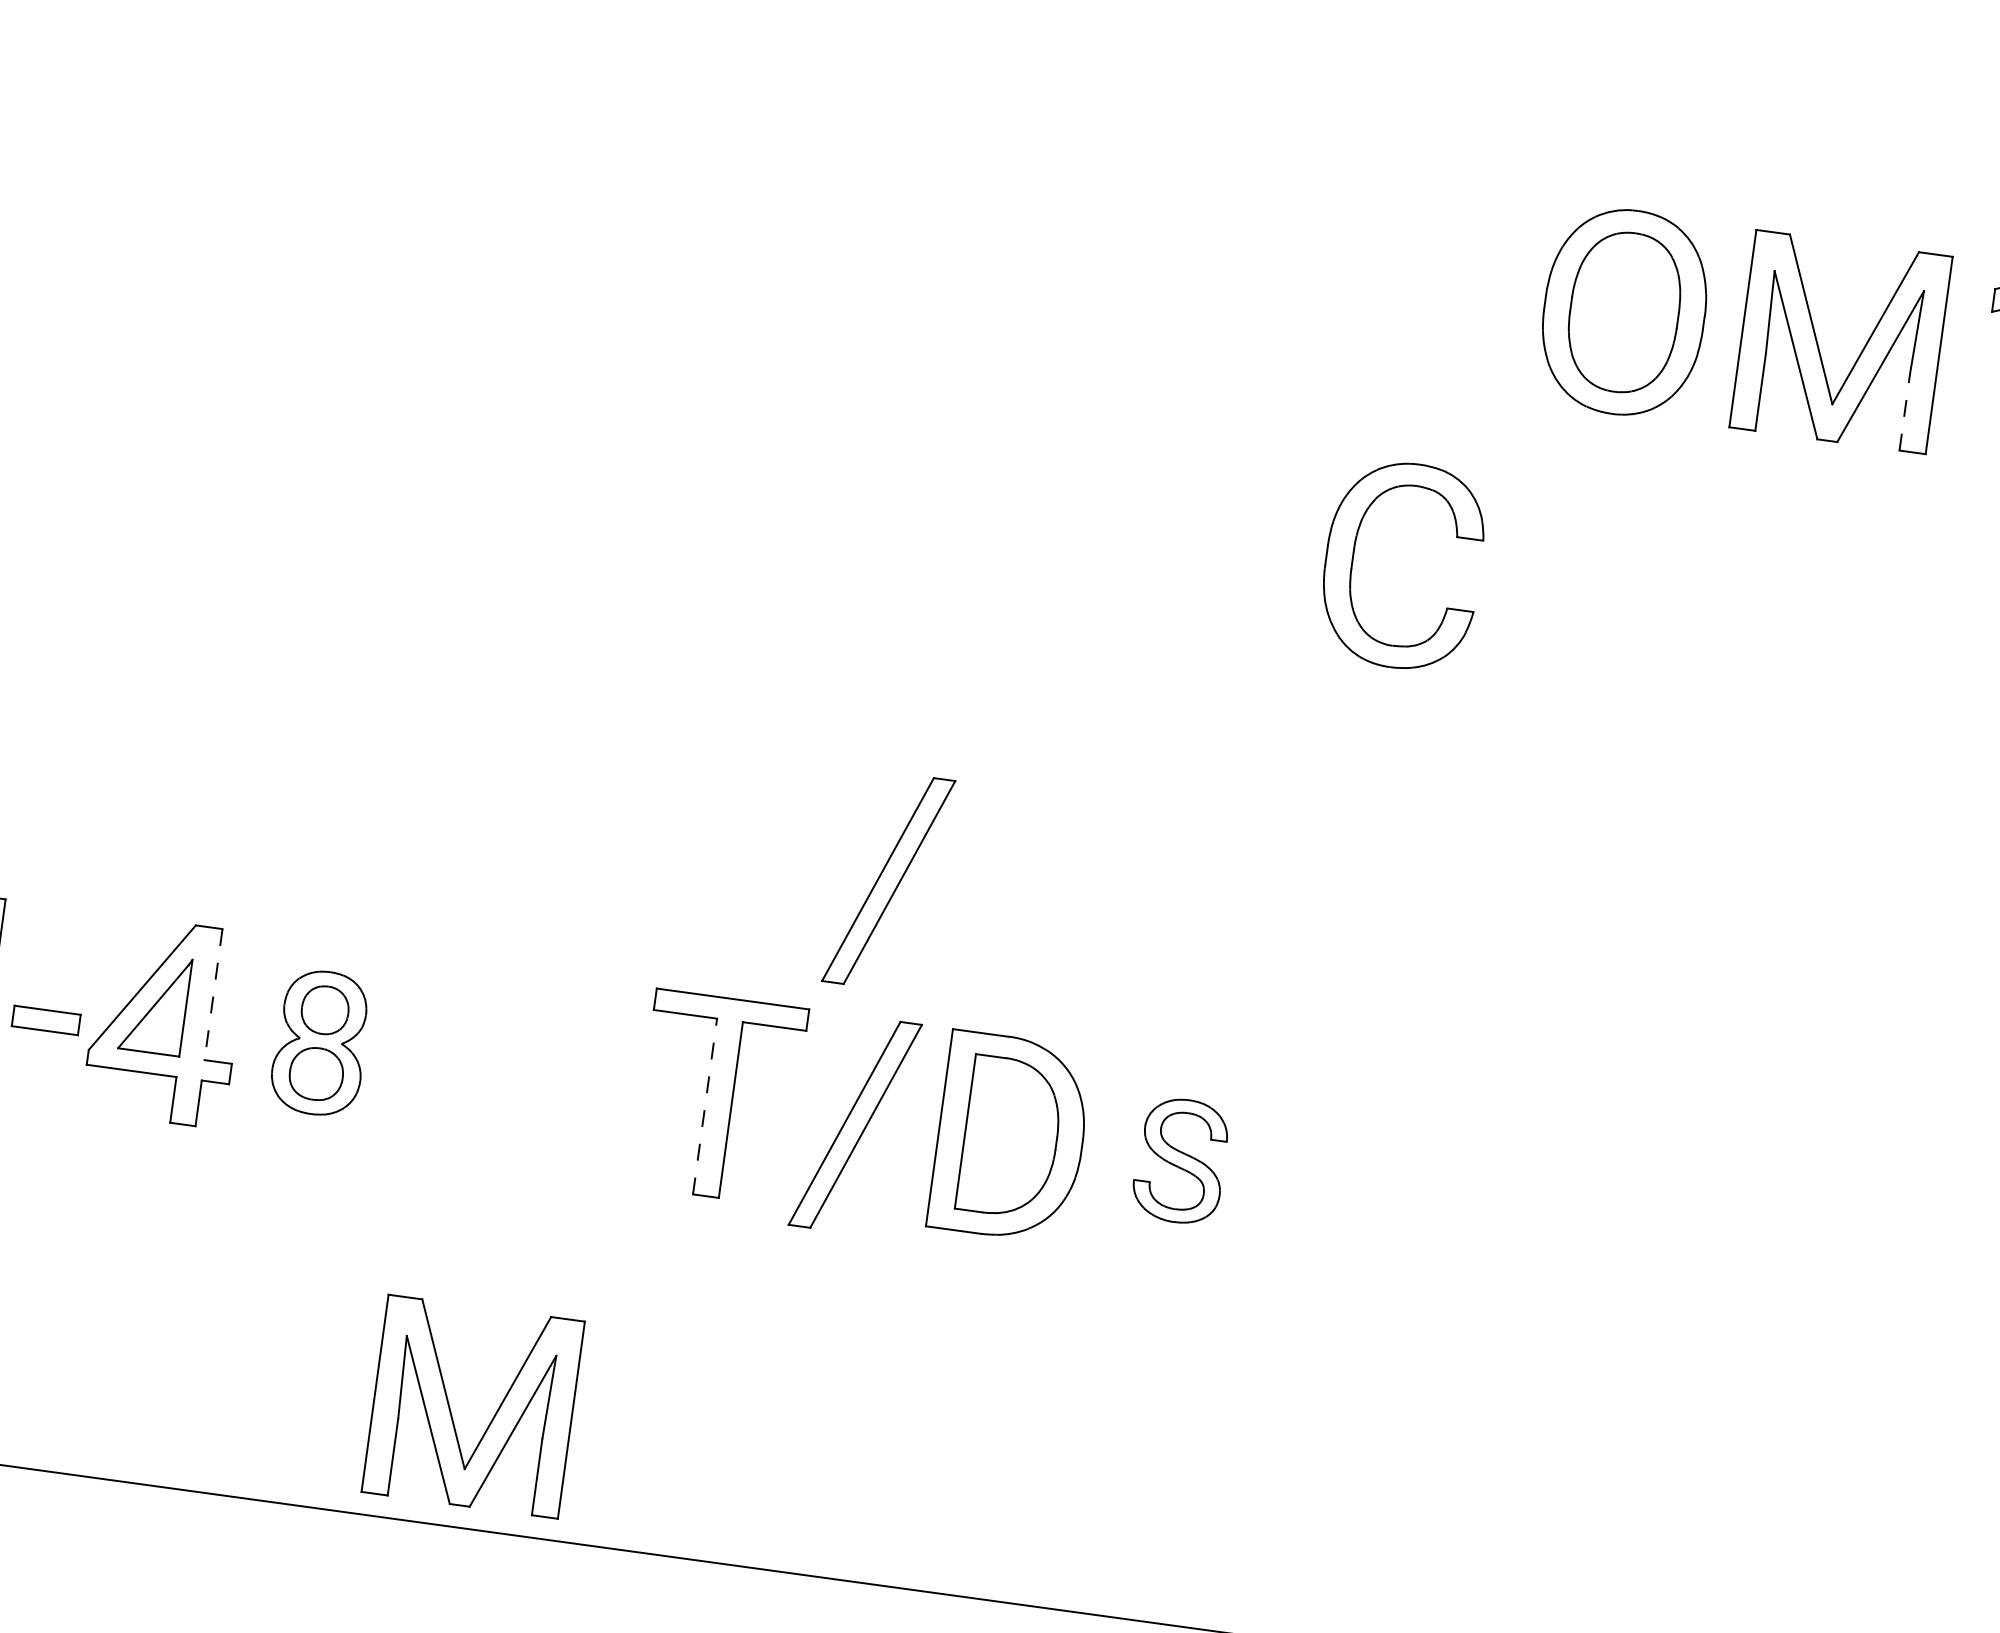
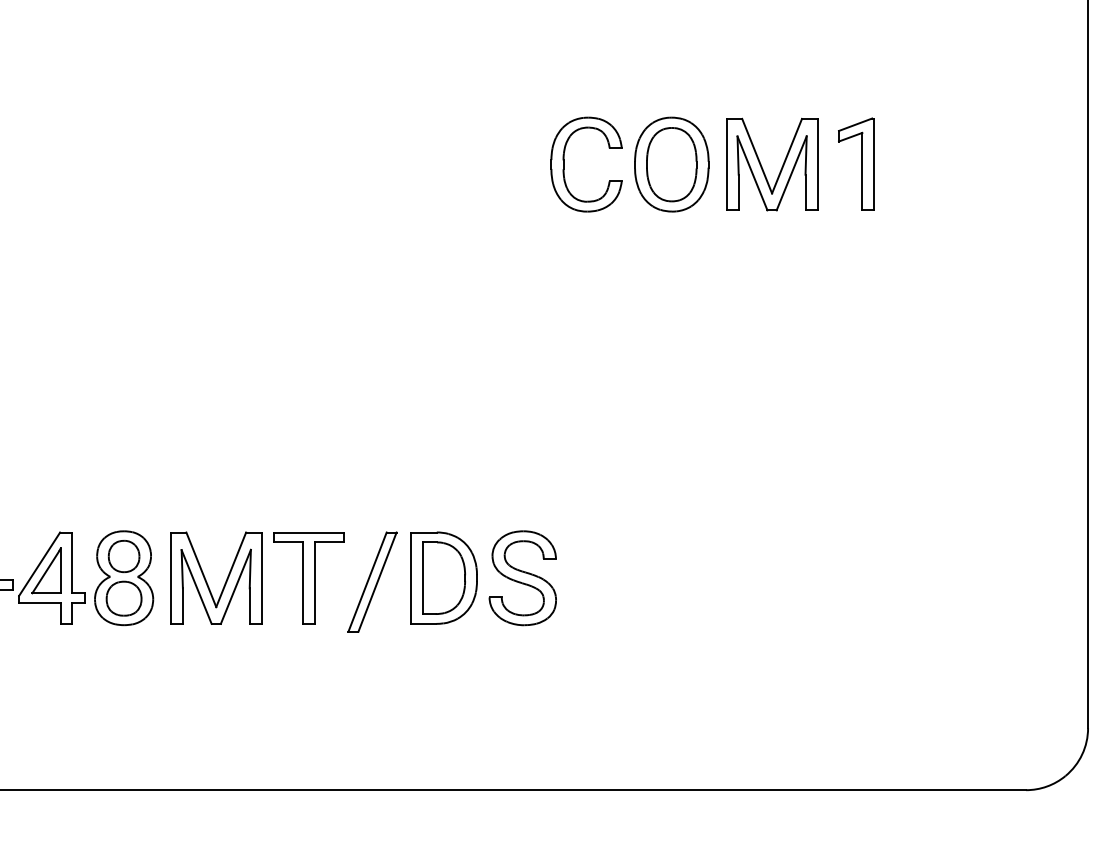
line: (1904, 411) -> (805, 192), dashed -> solid
part: (1354, 558) -> (564, 164), moved
part: (888, 879) -> (372, 468), removed
line: (213, 995) -> (72, 563), dashed -> solid
part: (321, 1043) -> (124, 578), size x1.43
line: (705, 1107) -> (303, 583), dashed -> solid
part: (1180, 1161) -> (522, 578), size x1.67
part: (492, 1416) -> (225, 581), moved

